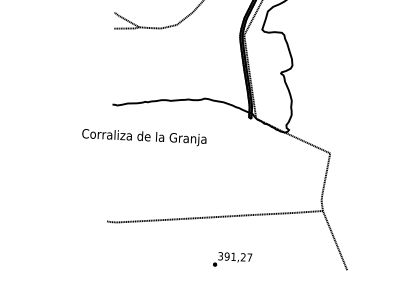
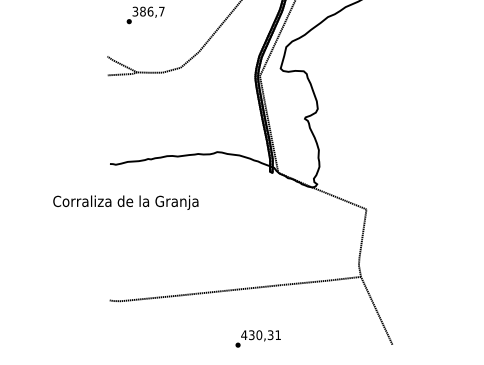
text: (144, 137) -> (125, 202), moved
text: (234, 257) -> (260, 335), 391,27 -> 430,31

